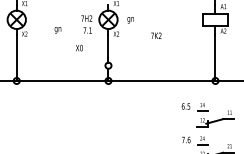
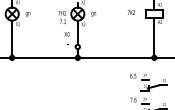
text: (57, 30) -> (27, 14), moved
text: (156, 35) -> (131, 12), moved
text: (79, 47) -> (67, 33), moved

